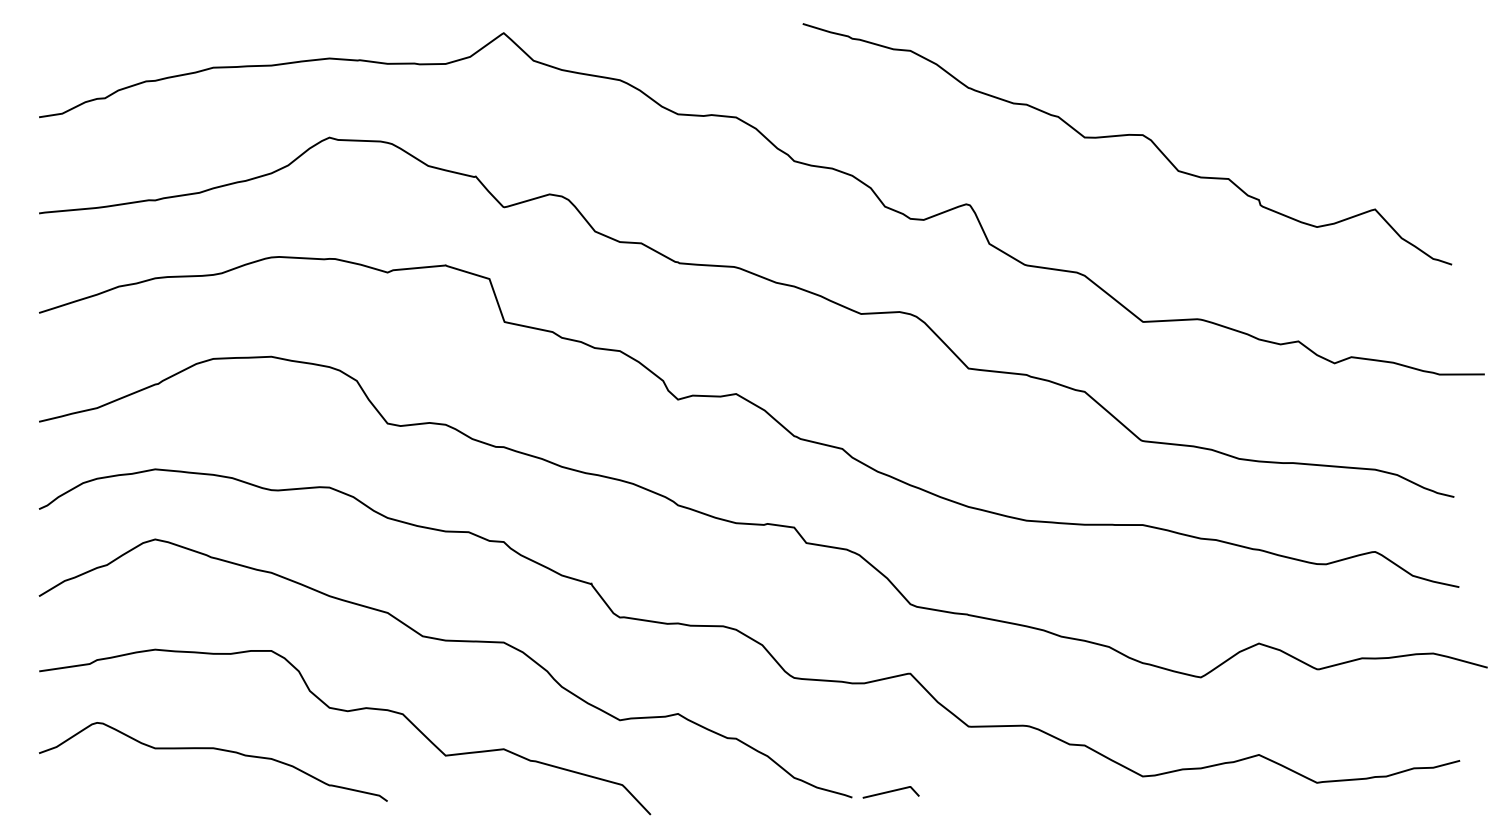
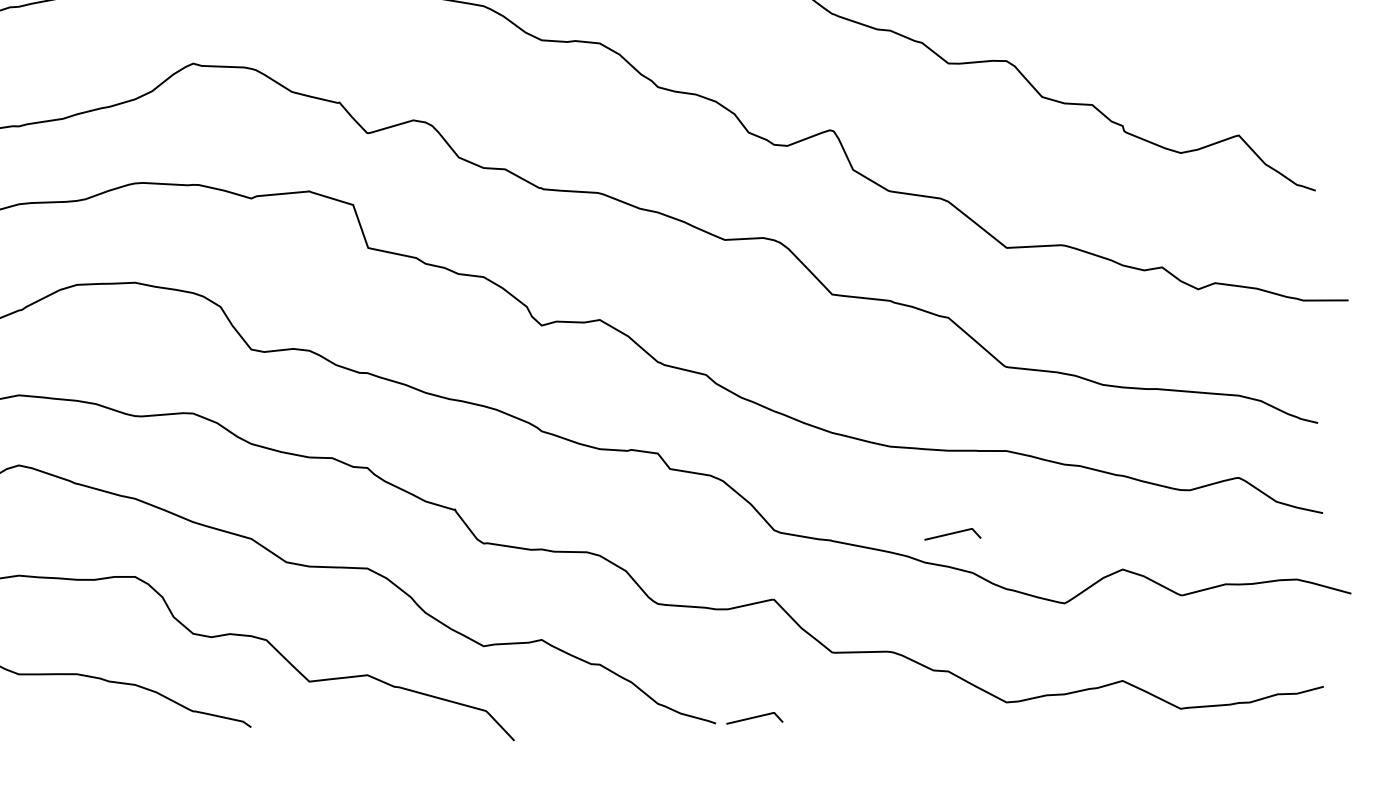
curve: (1088, 608) -> (952, 534), added

